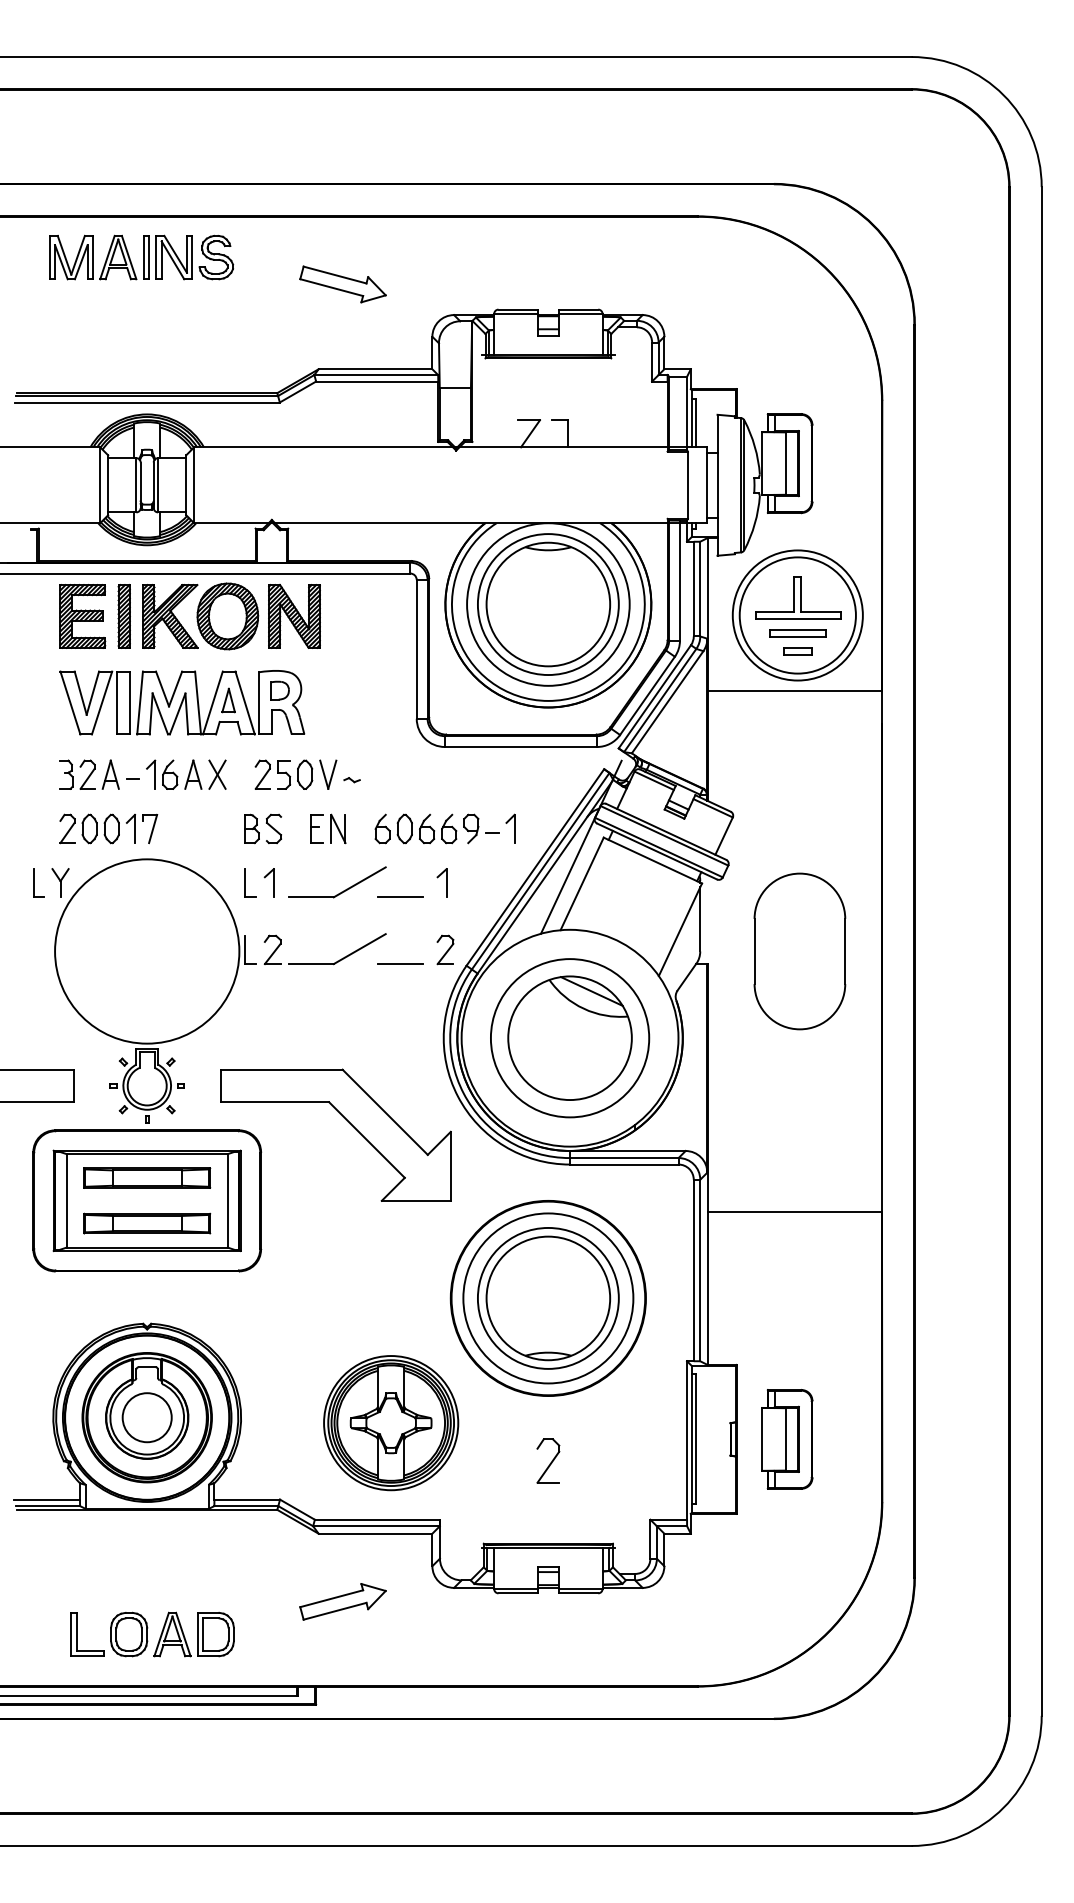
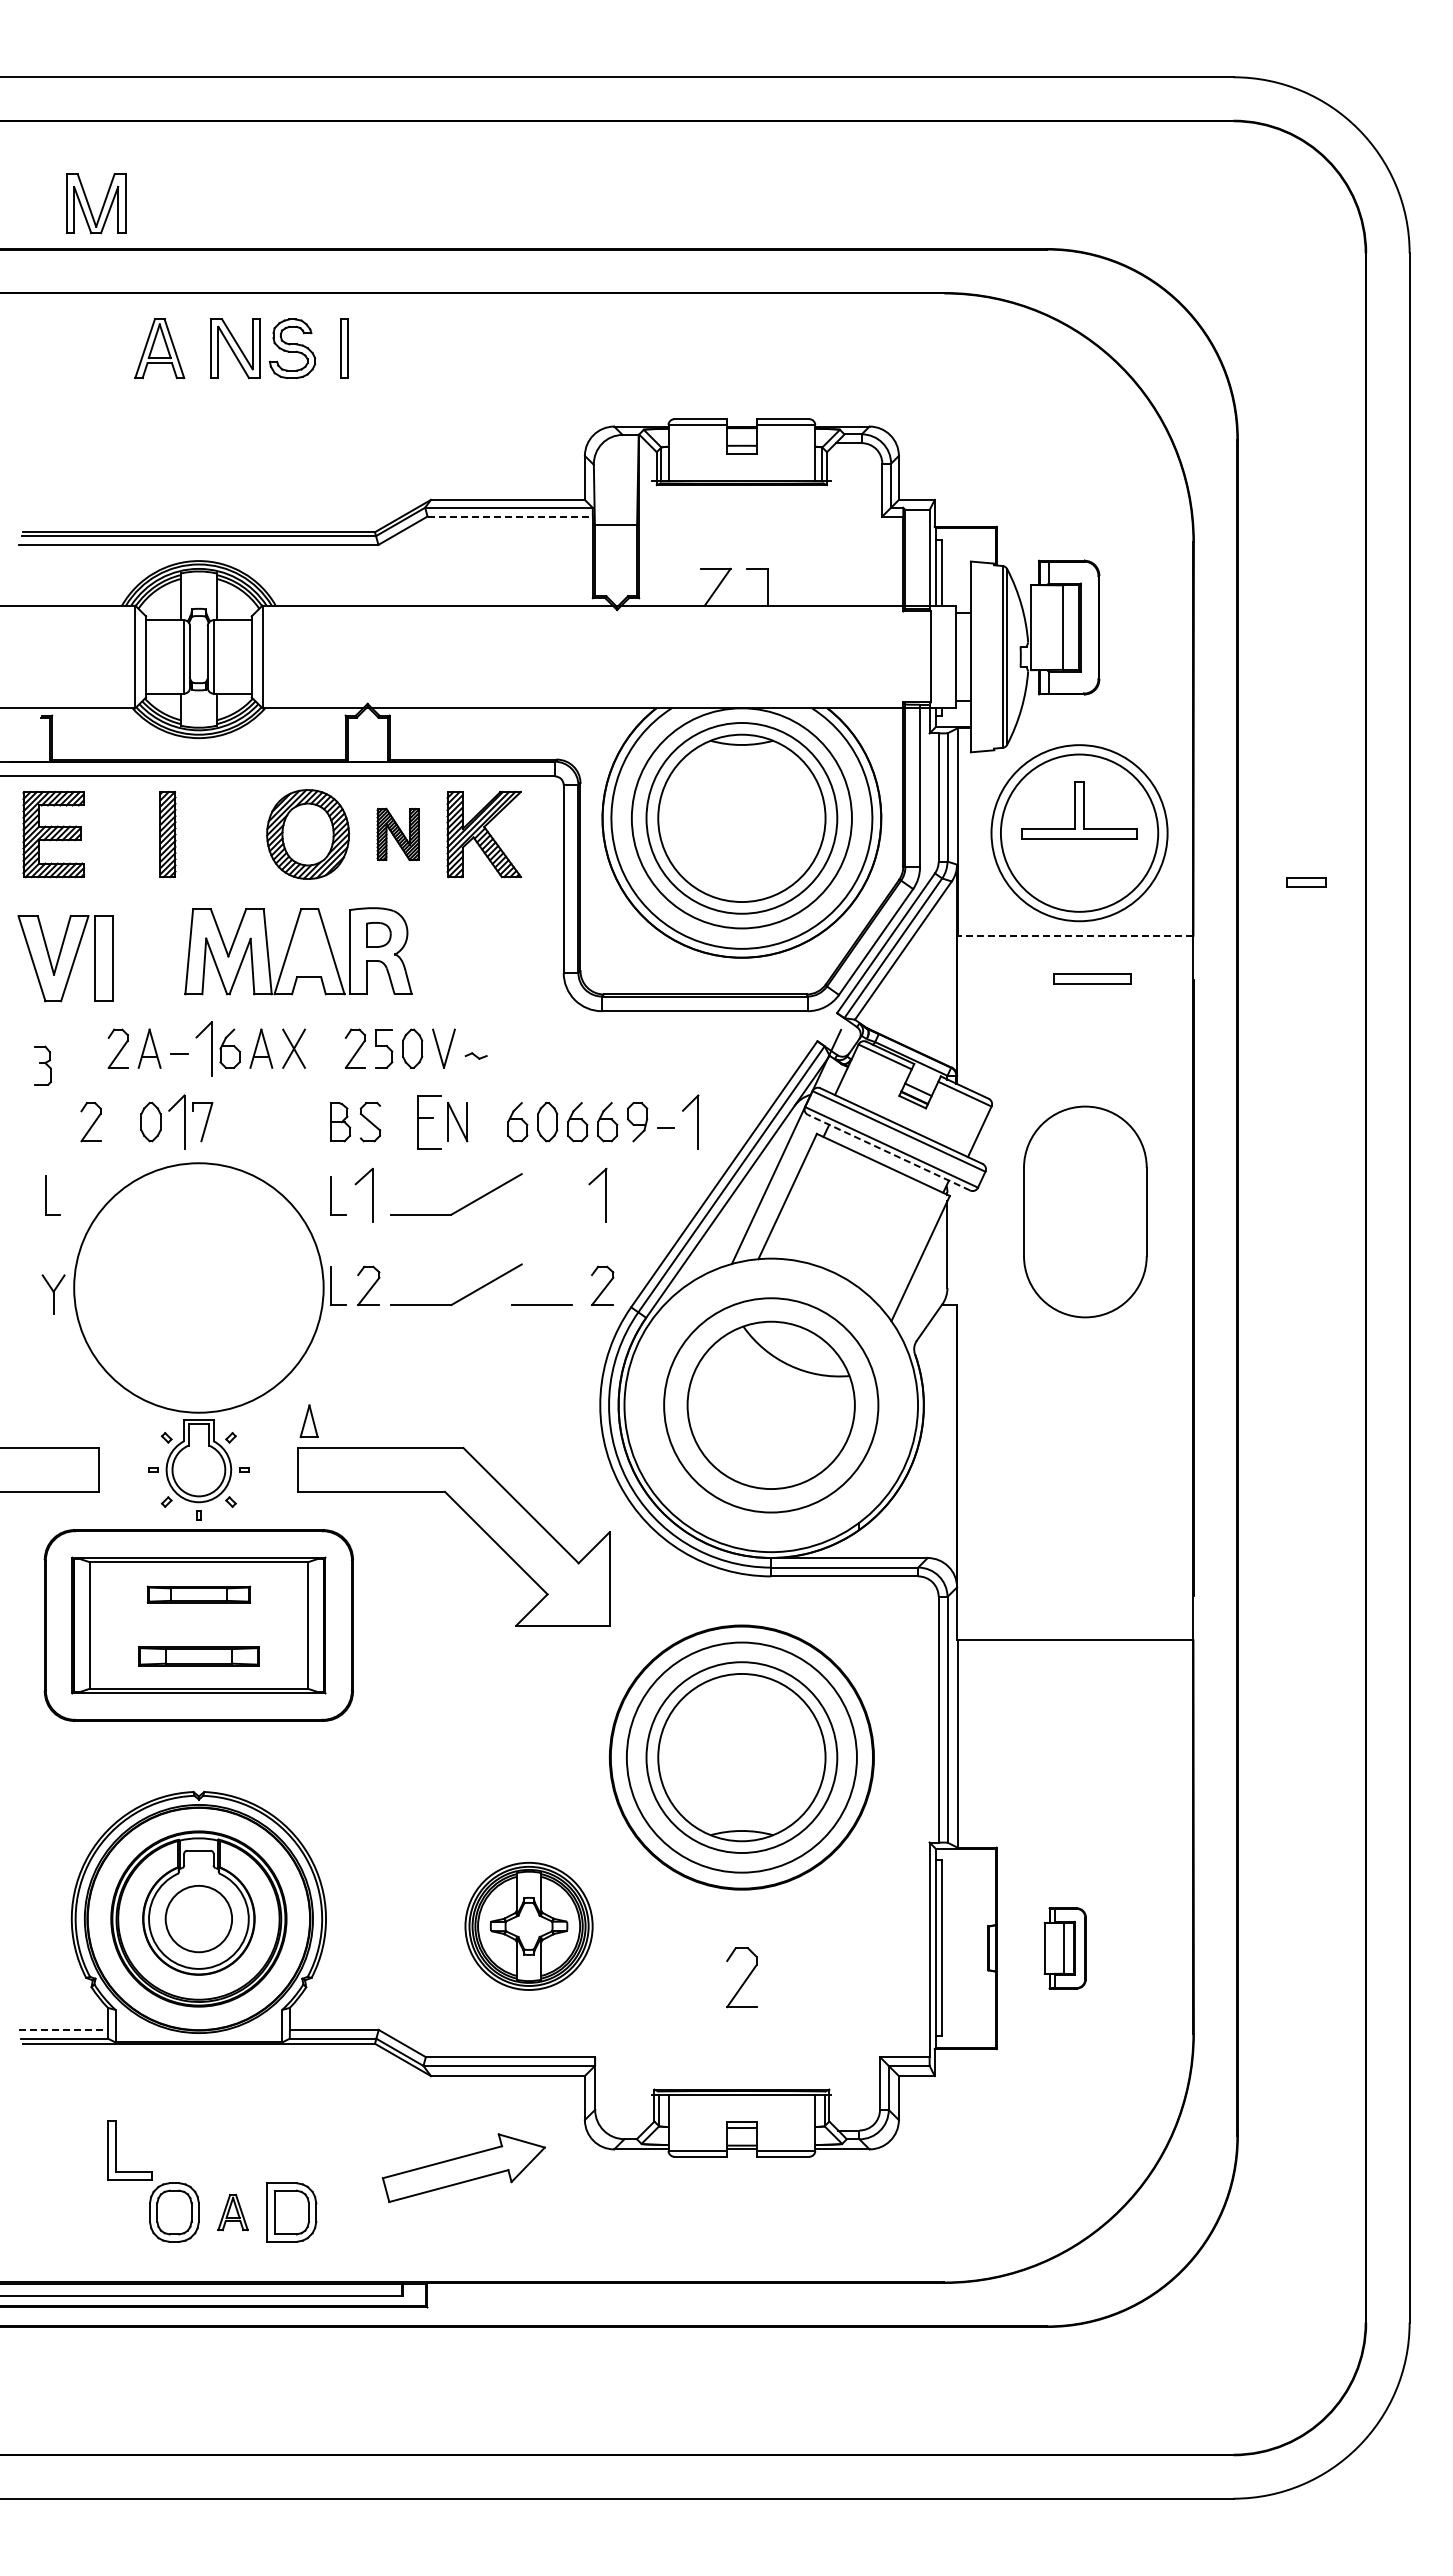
part: (146, 257) -> (344, 348), moved
part: (75, 258) -> (102, 205), moved
part: (342, 284) -> (463, 385), removed
line: (377, 381) -> (510, 516), solid -> dashed
part: (82, 616) -> (53, 834), moved
part: (170, 616) -> (484, 834), moved
part: (293, 616) -> (397, 834), size x0.6
part: (797, 633) -> (1092, 978), moved
part: (797, 651) -> (1306, 882), moved
line: (794, 691) -> (1074, 935), solid -> dashed
part: (228, 700) -> (308, 1421), moved
part: (95, 702) -> (65, 958), moved
part: (66, 774) -> (42, 1065), moved
part: (150, 774) -> (203, 1048), size x1.4
part: (130, 828) -> (176, 1121), size x1.4
part: (316, 828) -> (428, 1121), size x1.4
part: (510, 828) -> (690, 1121), size x1.4
part: (89, 829) -> (120, 1122), removed
line: (657, 851) -> (889, 1152), solid -> dashed
part: (60, 883) -> (53, 1294), moved
part: (269, 883) -> (364, 1195), size x1.4
part: (442, 883) -> (598, 1195), size x1.4
line: (400, 897) -> (541, 1214), removed
part: (800, 951) -> (1085, 1211), moved
line: (591, 991) -> (800, 1341), removed
part: (146, 1177) -> (198, 1594), size x0.6
part: (146, 1223) -> (198, 1656), size x0.7
part: (390, 1423) -> (528, 1926), size x0.7
part: (787, 1439) -> (1065, 1948), size x0.6
line: (47, 1499) -> (64, 2029), solid -> dashed
part: (342, 1602) -> (463, 2168), size x1.4
part: (77, 1634) -> (116, 2150), moved
part: (172, 1634) -> (232, 2212), size x0.6

